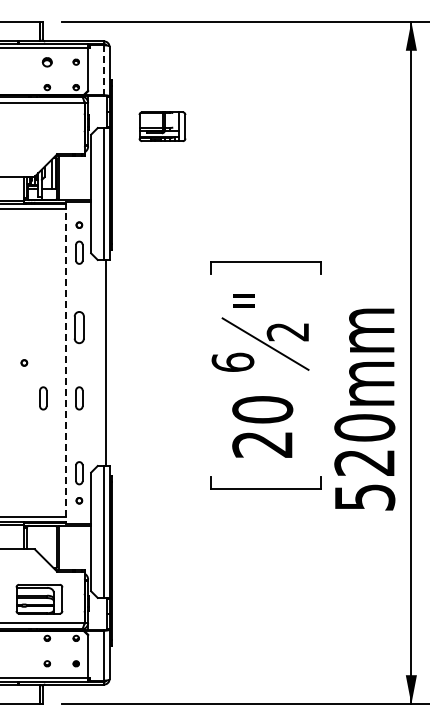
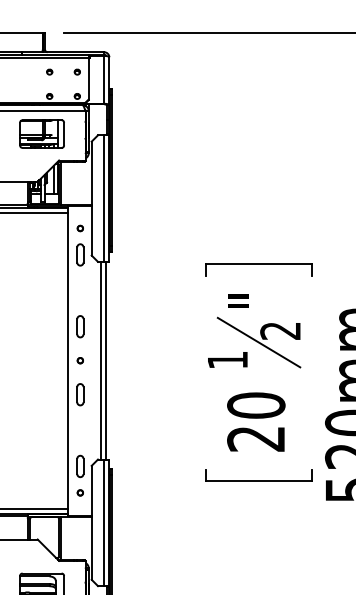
part: (47, 61) -> (49, 71), size x0.62
line: (104, 70) -> (104, 80), dashed -> solid
part: (162, 126) -> (42, 133), moved
part: (79, 327) -> (80, 326), size x0.71
text: (232, 361) -> (227, 359), 6 -> 1
part: (24, 362) -> (80, 360), moved
line: (100, 362) -> (100, 360), added
line: (66, 363) -> (68, 361), dashed -> solid
part: (43, 398) -> (45, 394), removed

